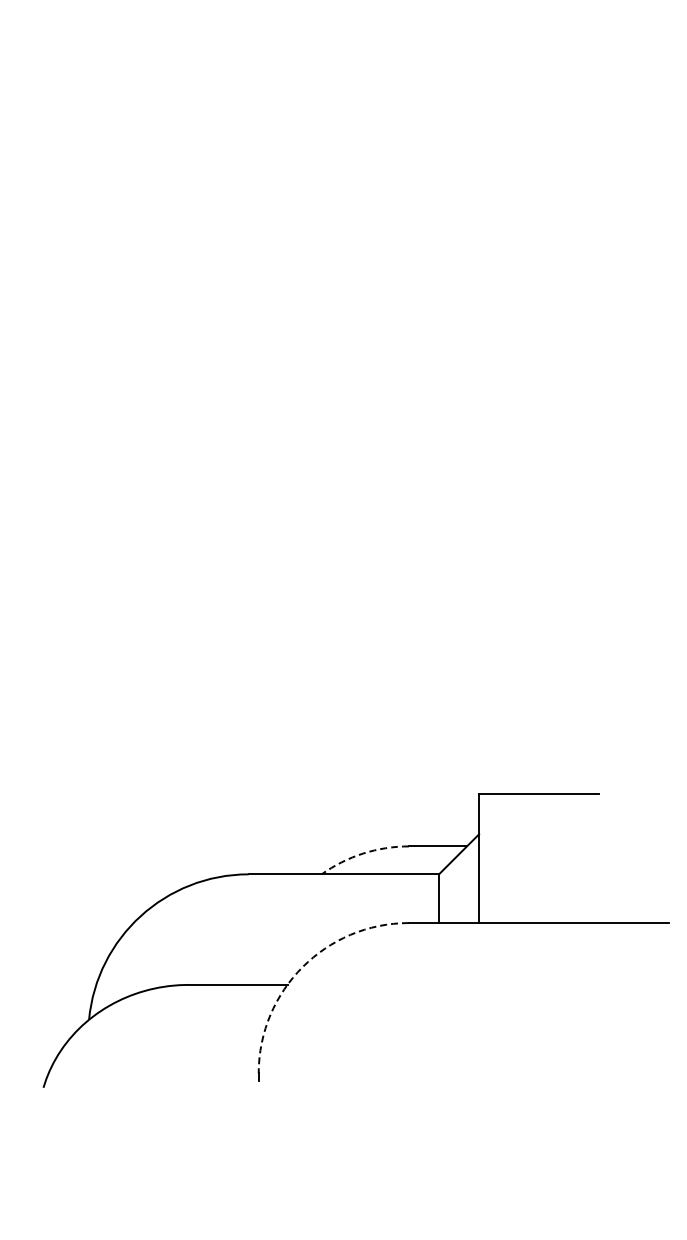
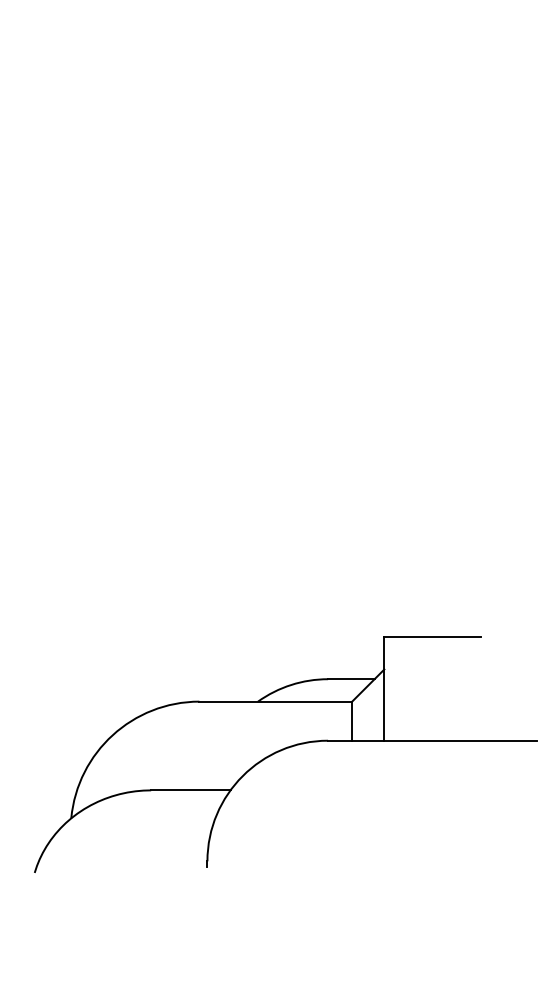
arc: (363, 853) -> (291, 684), dashed -> solid
arc: (302, 967) -> (242, 776), dashed -> solid

